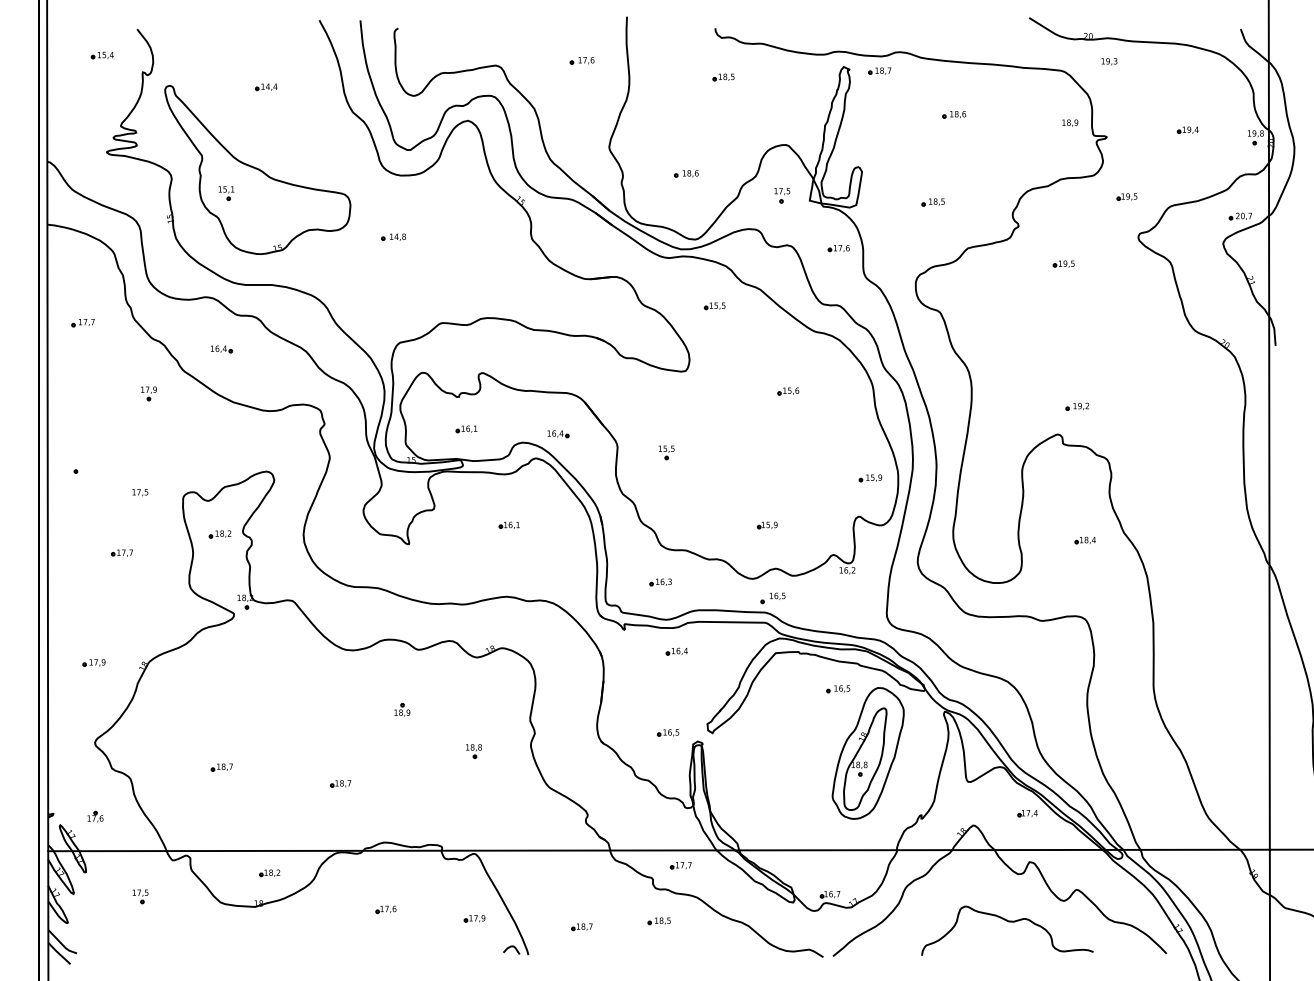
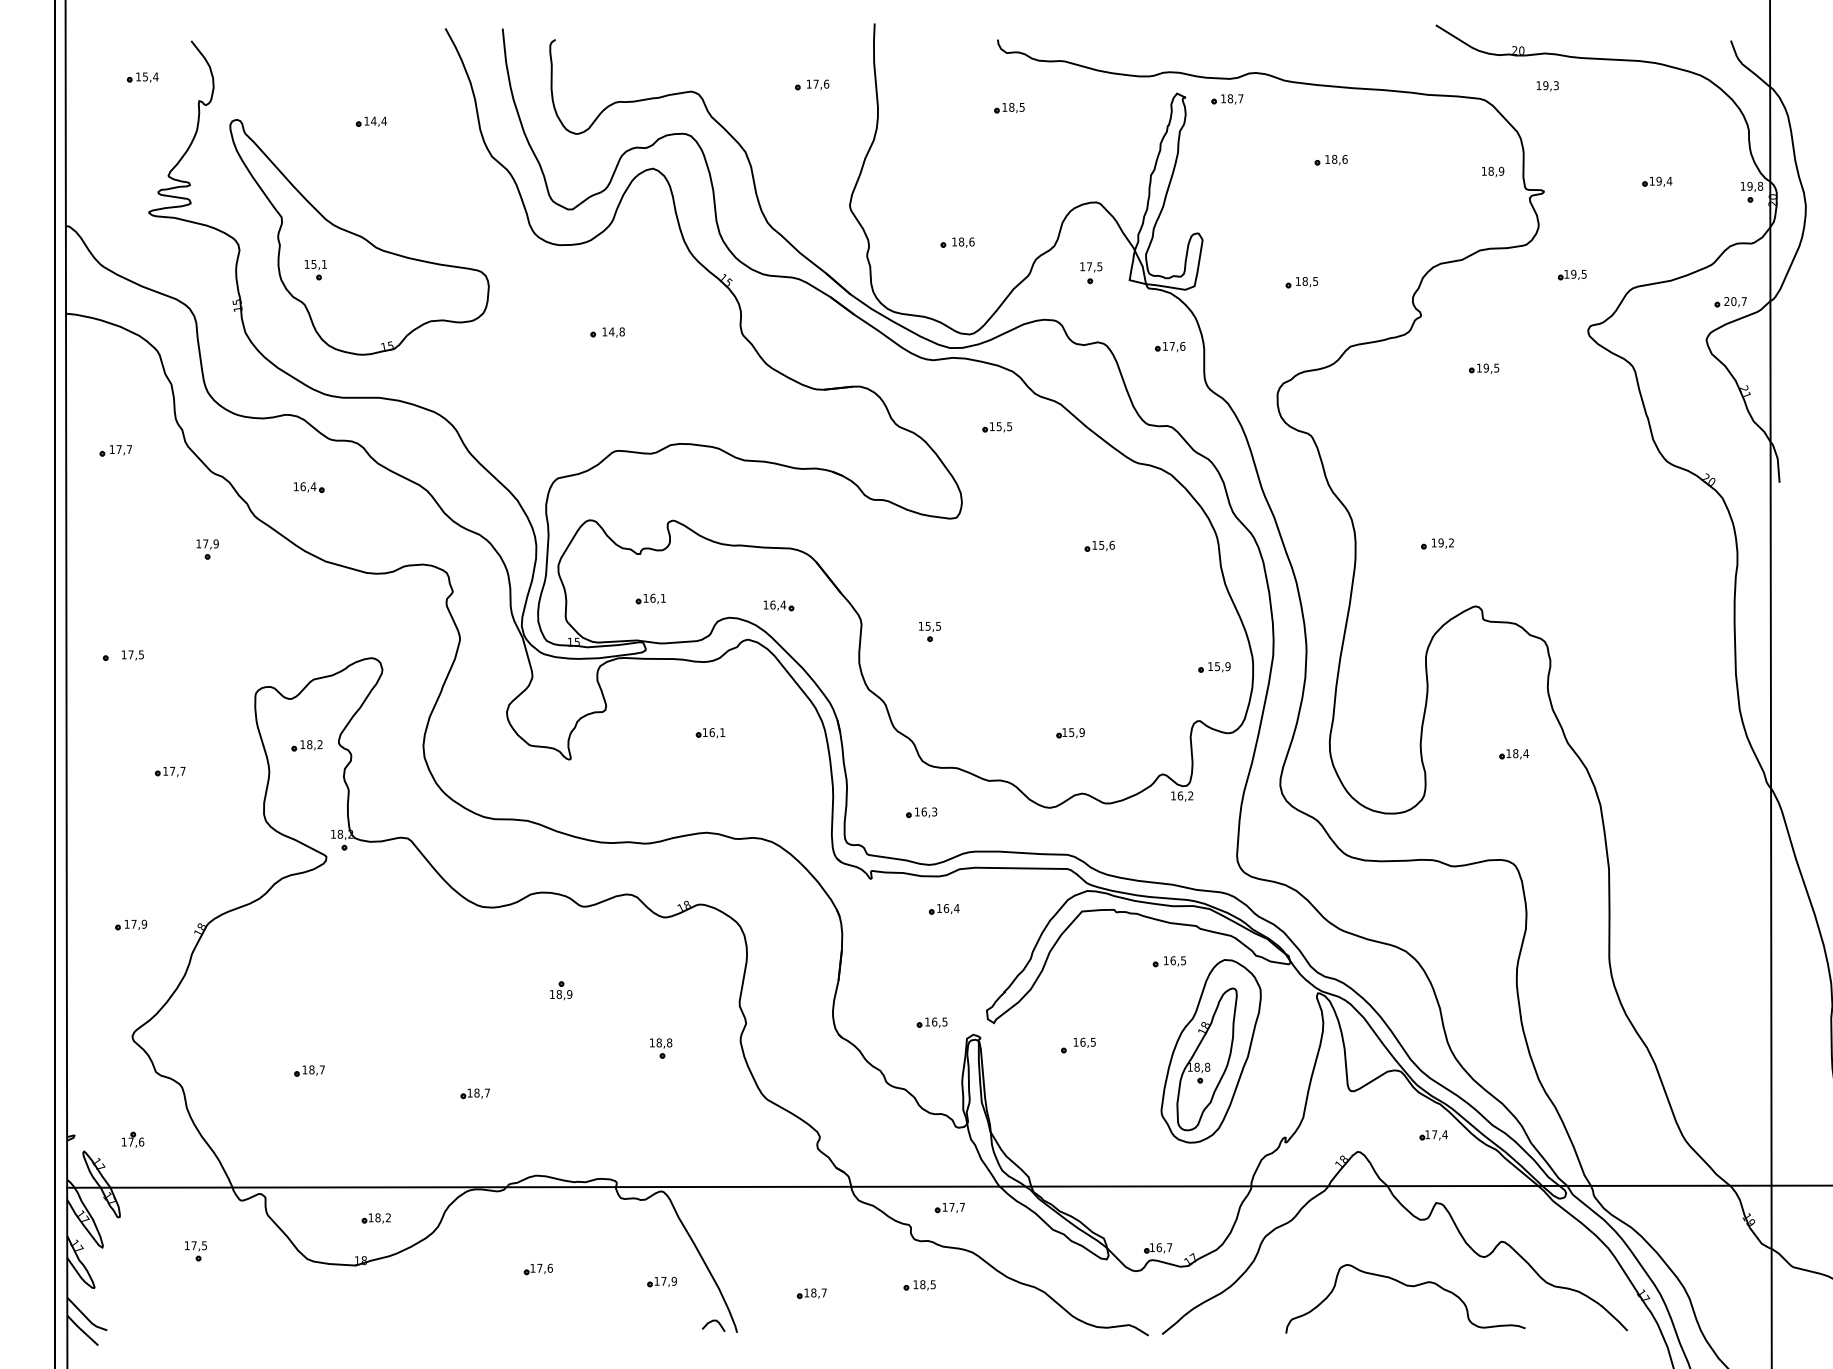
part: (393, 236) -> (607, 331), moved
part: (1077, 406) -> (1437, 543), moved
text: (140, 492) -> (133, 655), moved
part: (772, 598) -> (1077, 1045), moved

